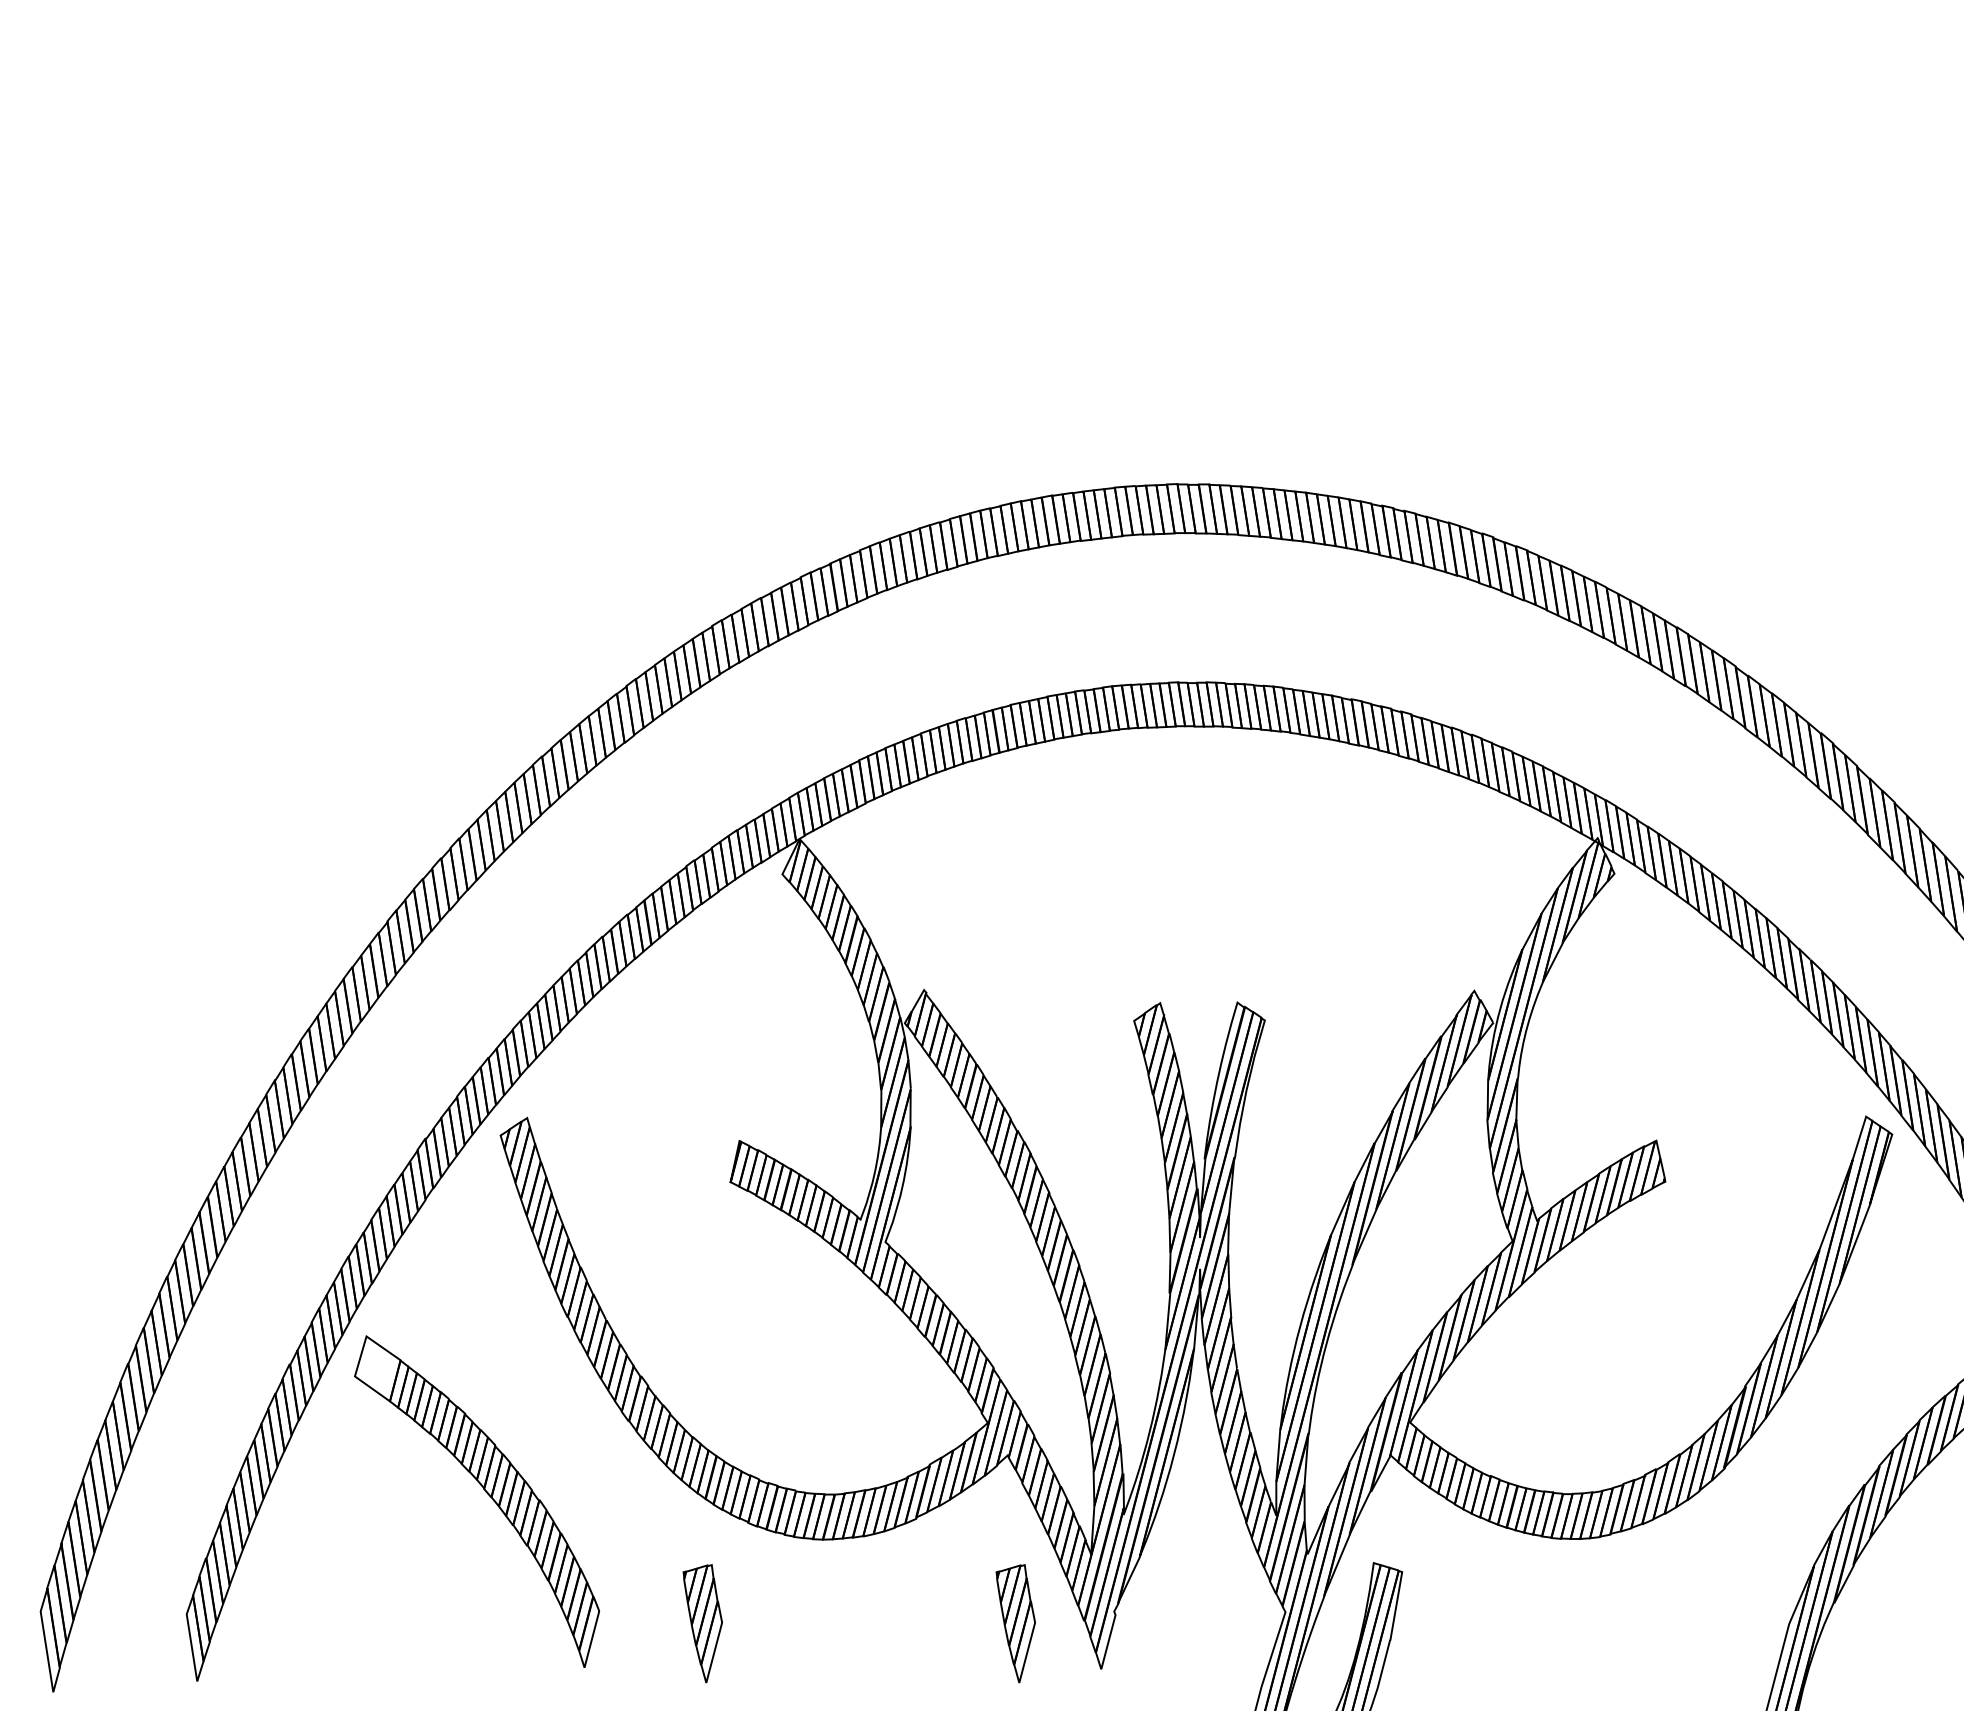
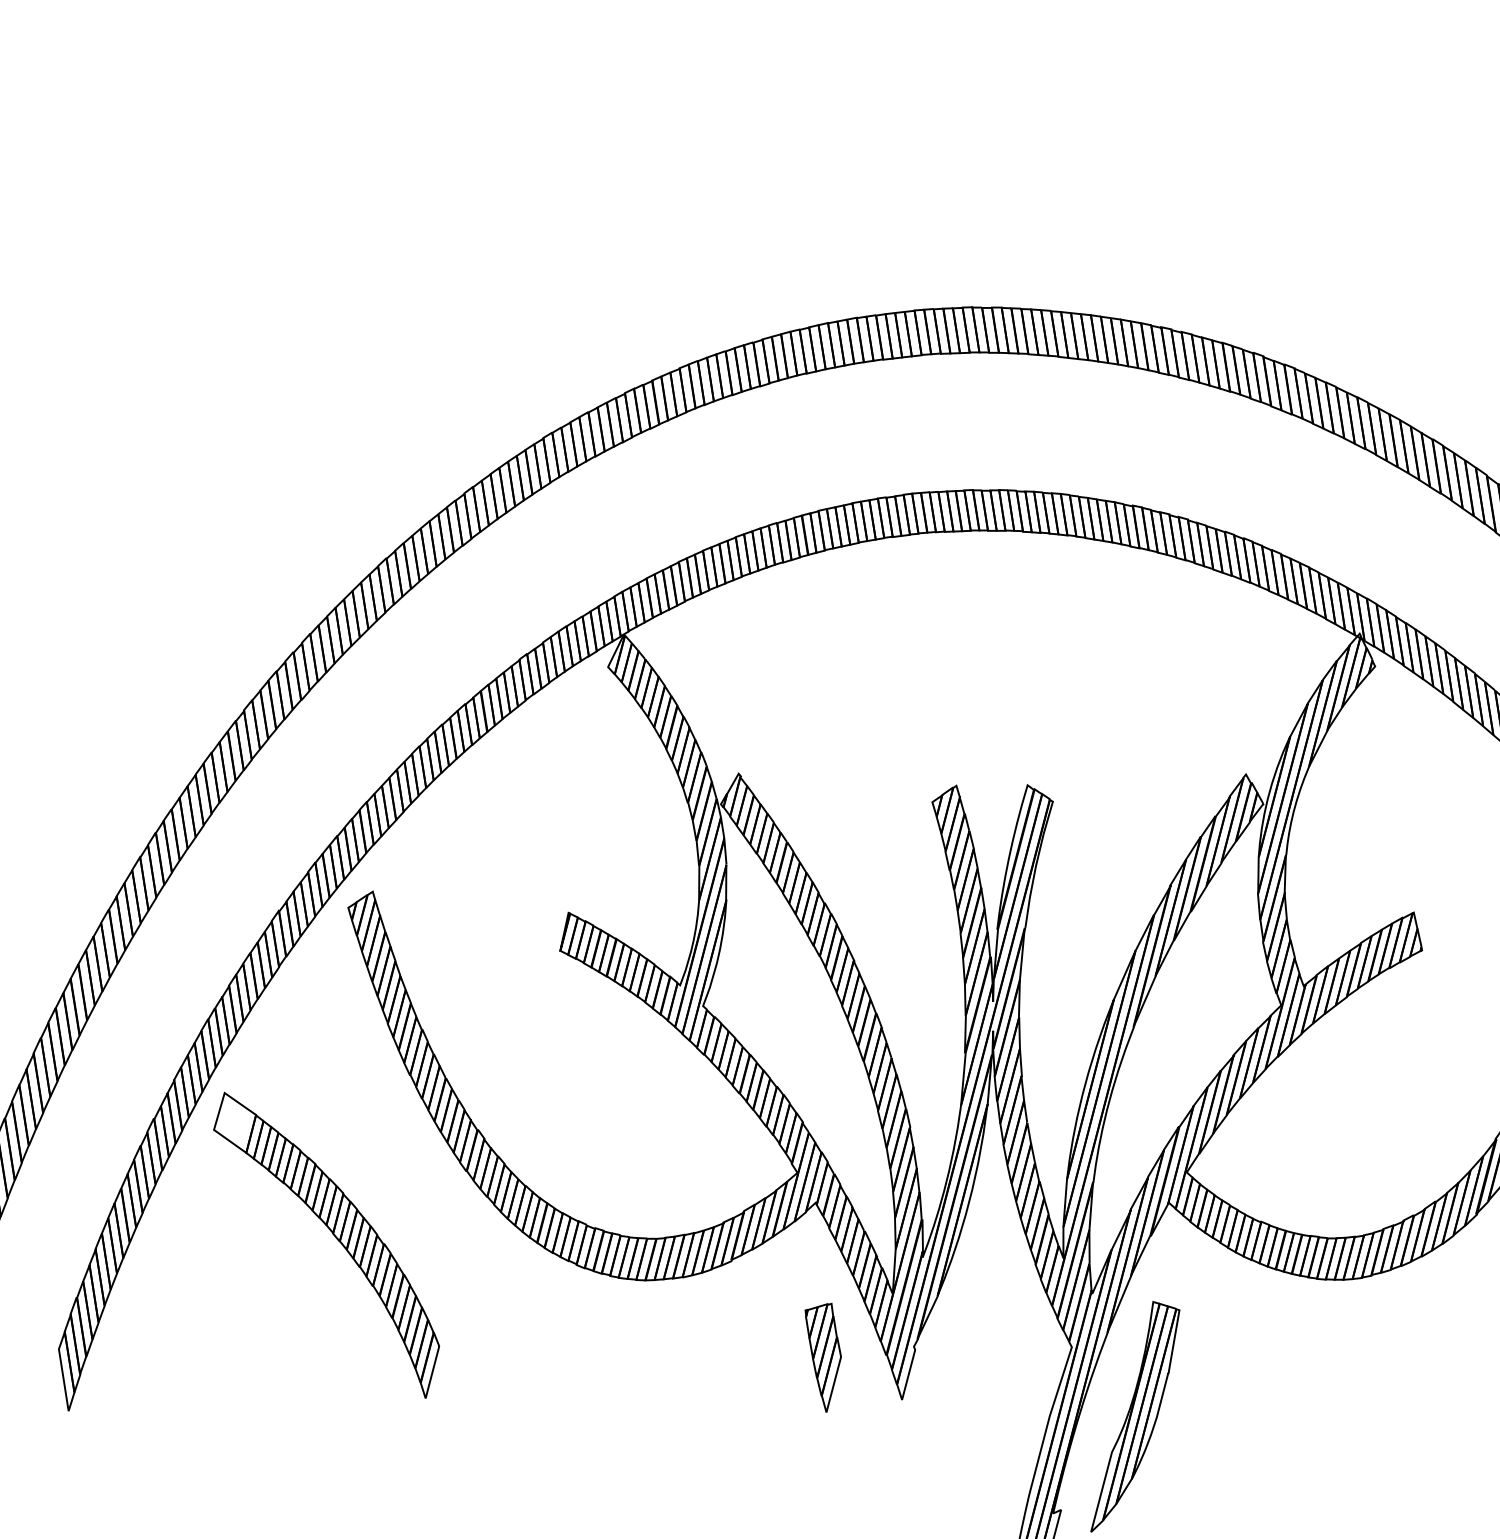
part: (702, 1623) -> (534, 1357), removed

